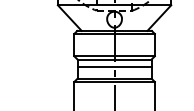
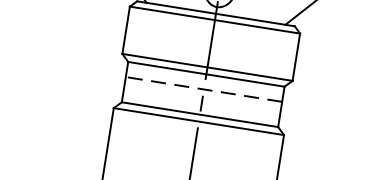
line: (114, 66) -> (203, 88), solid -> dashed

